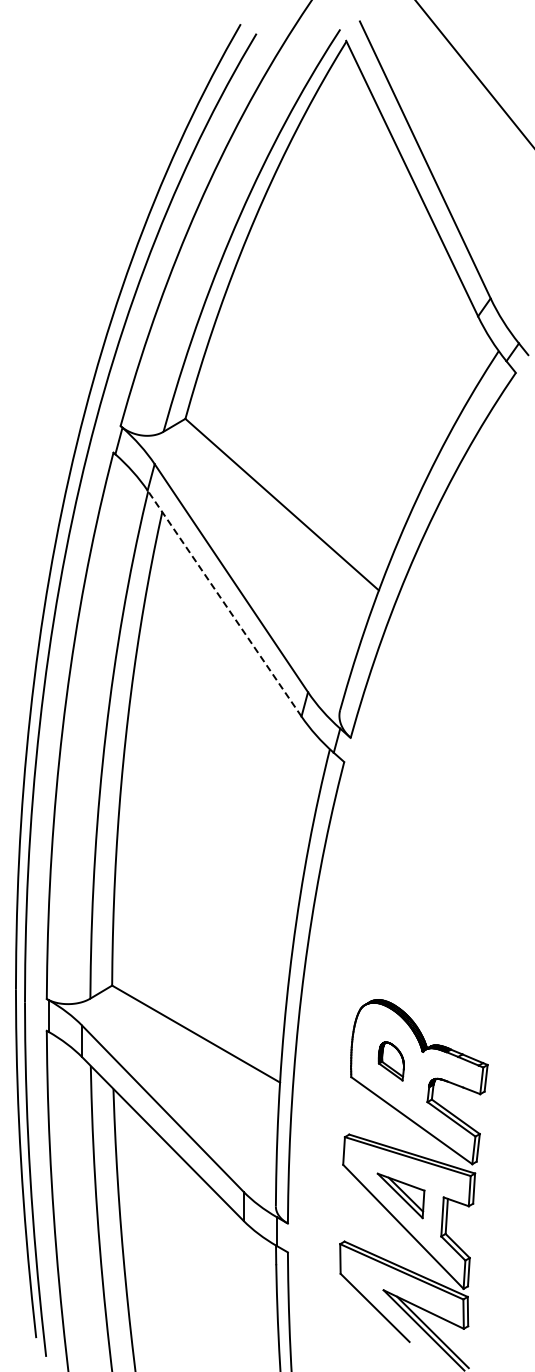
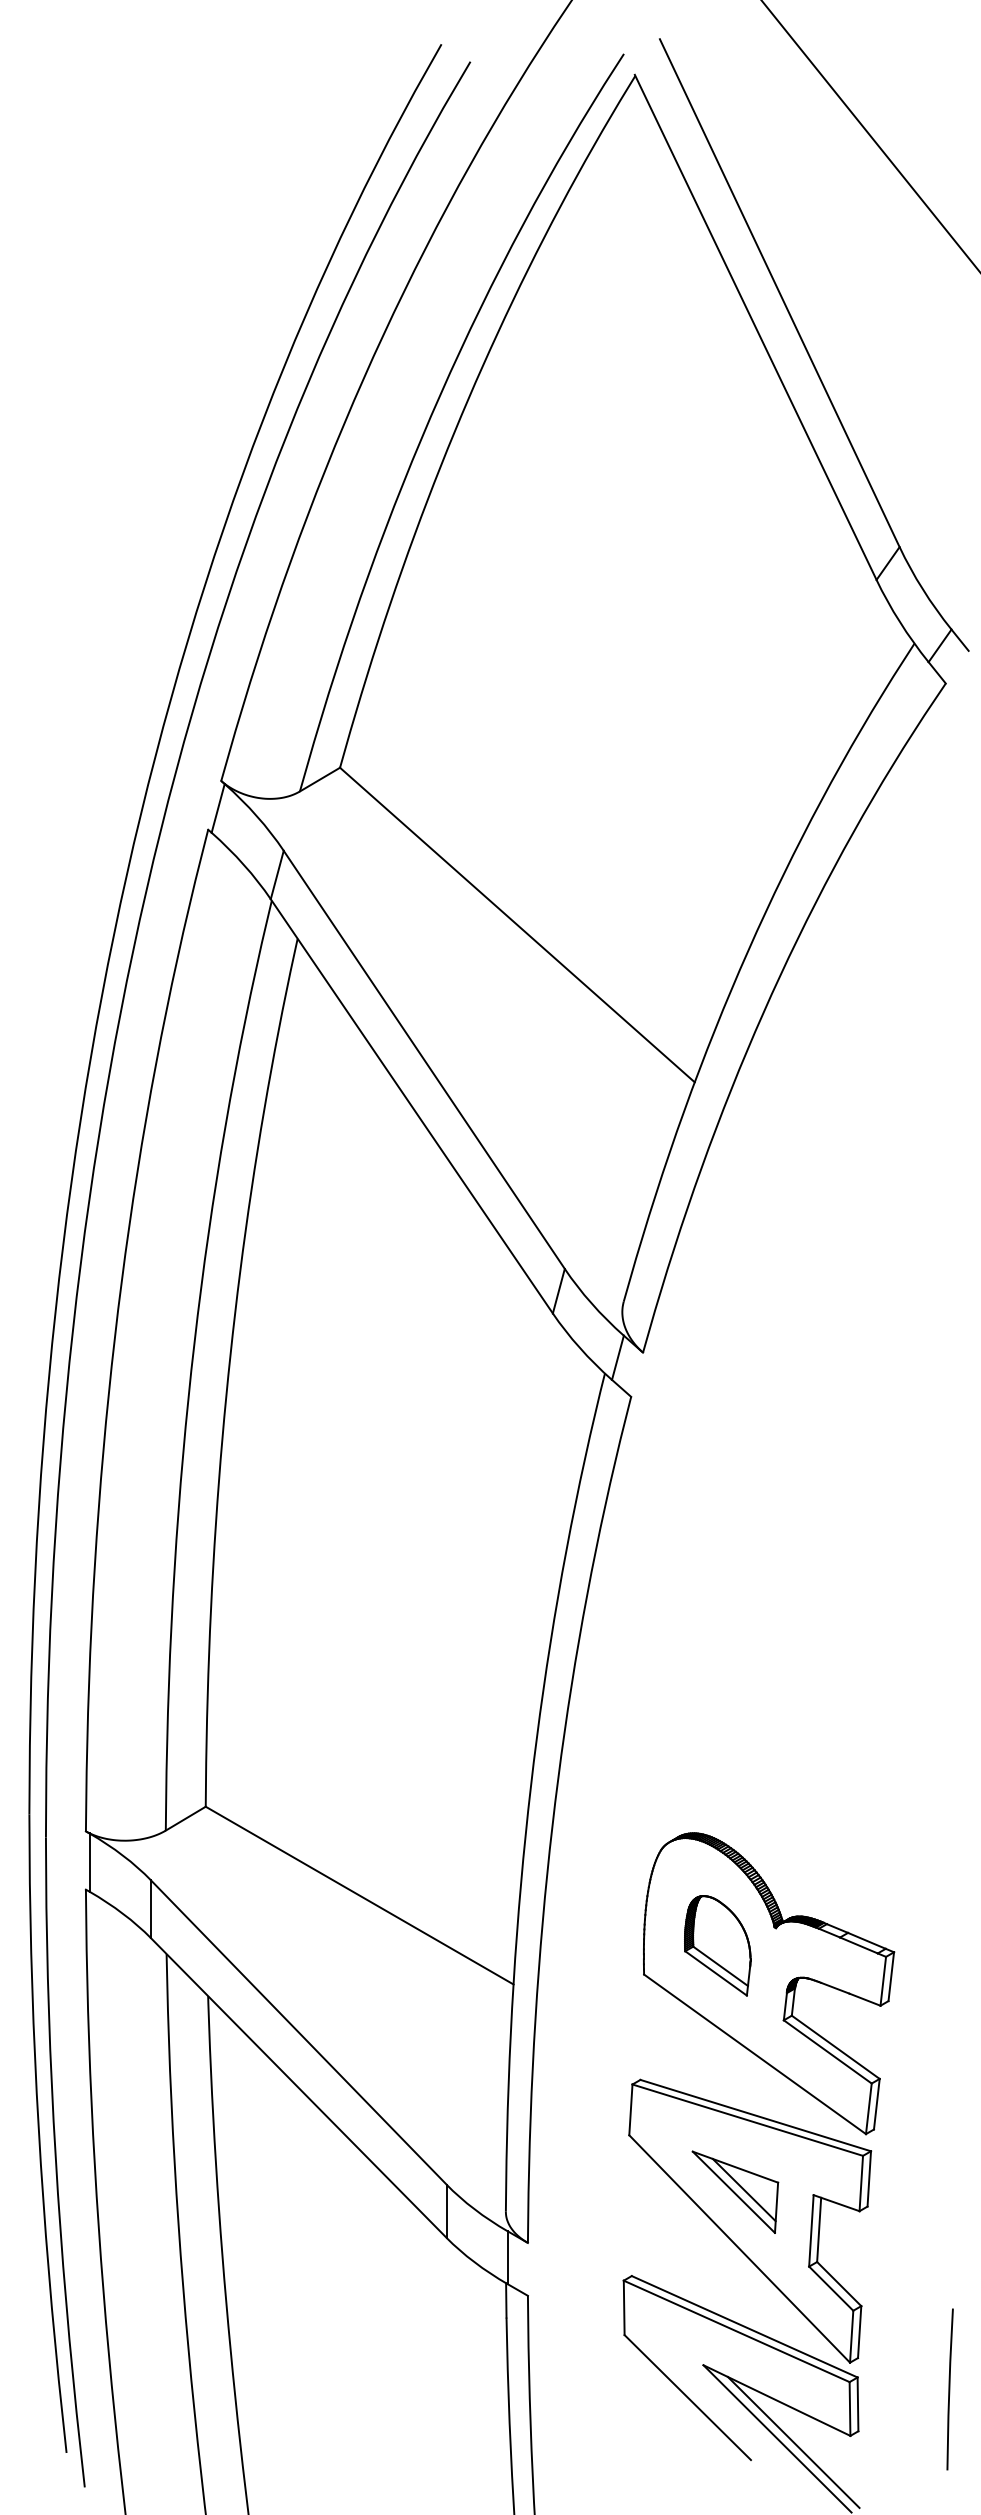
line: (224, 603) -> (411, 1106), dashed -> solid
part: (391, 1061) -> (717, 1945), size x1.43
line: (517, 1303) -> (948, 2389), added

